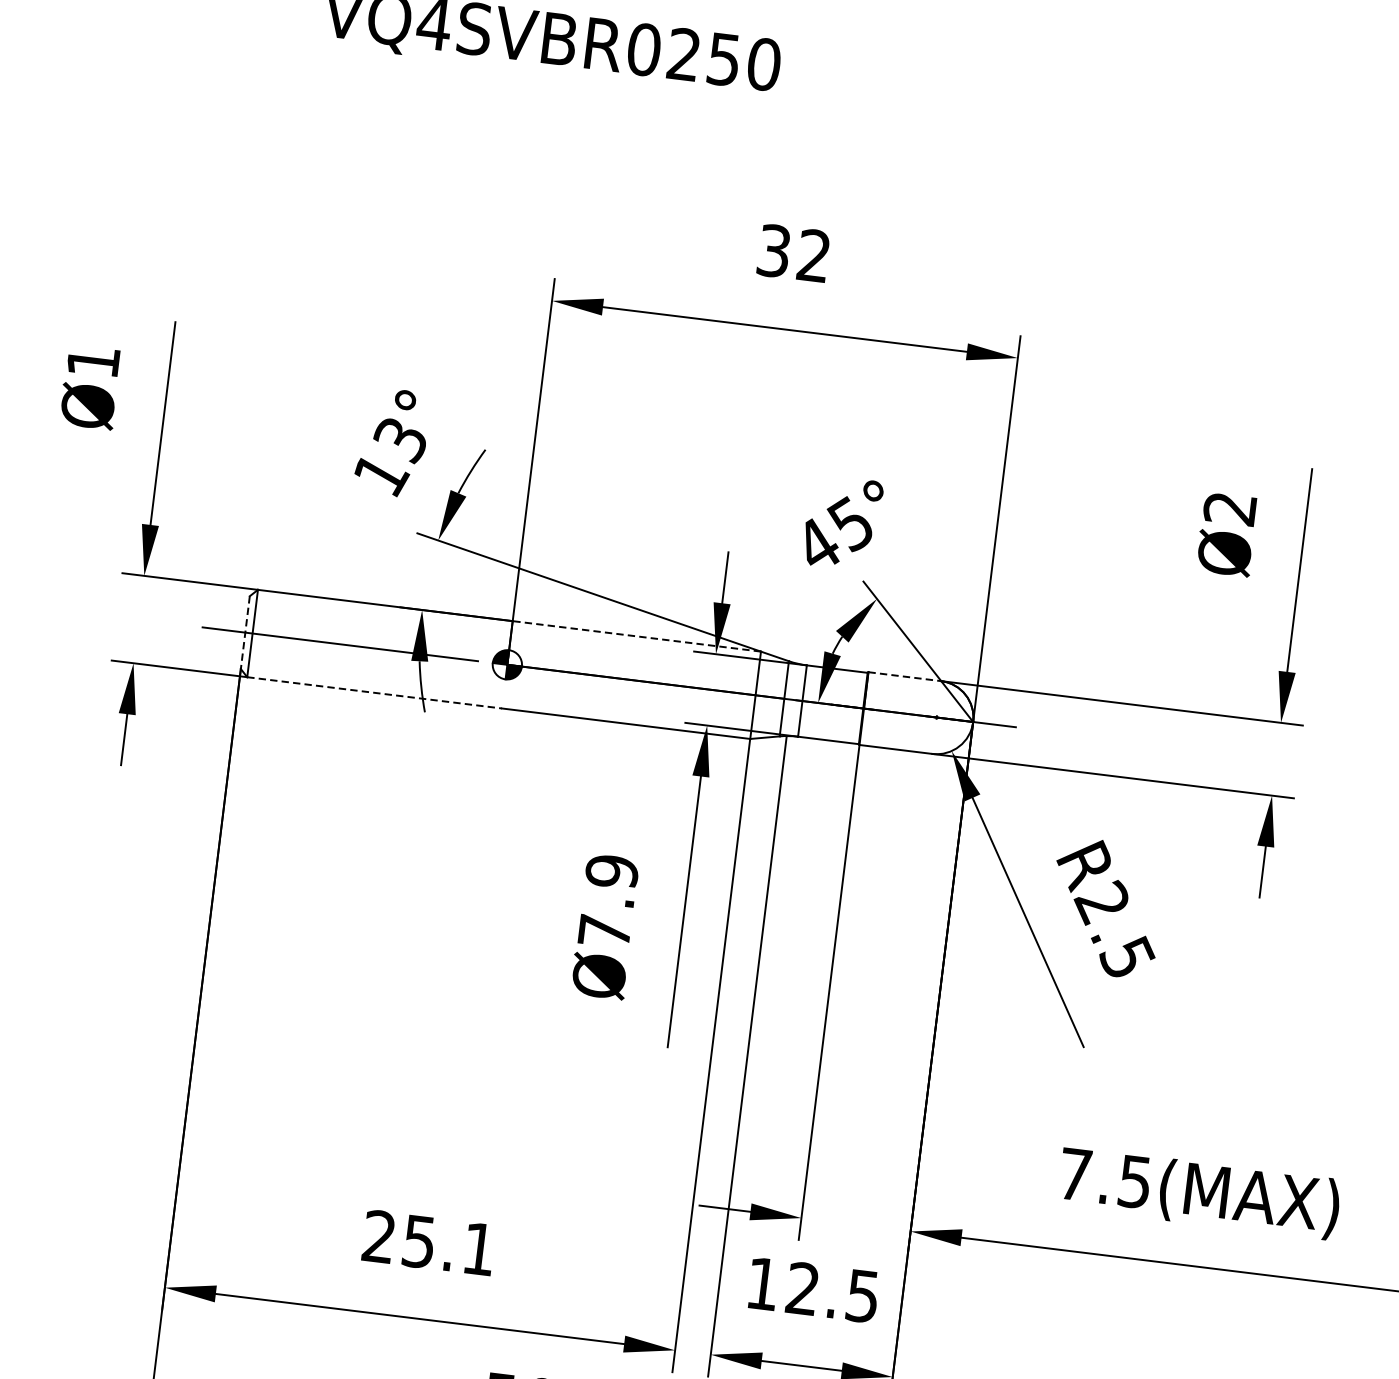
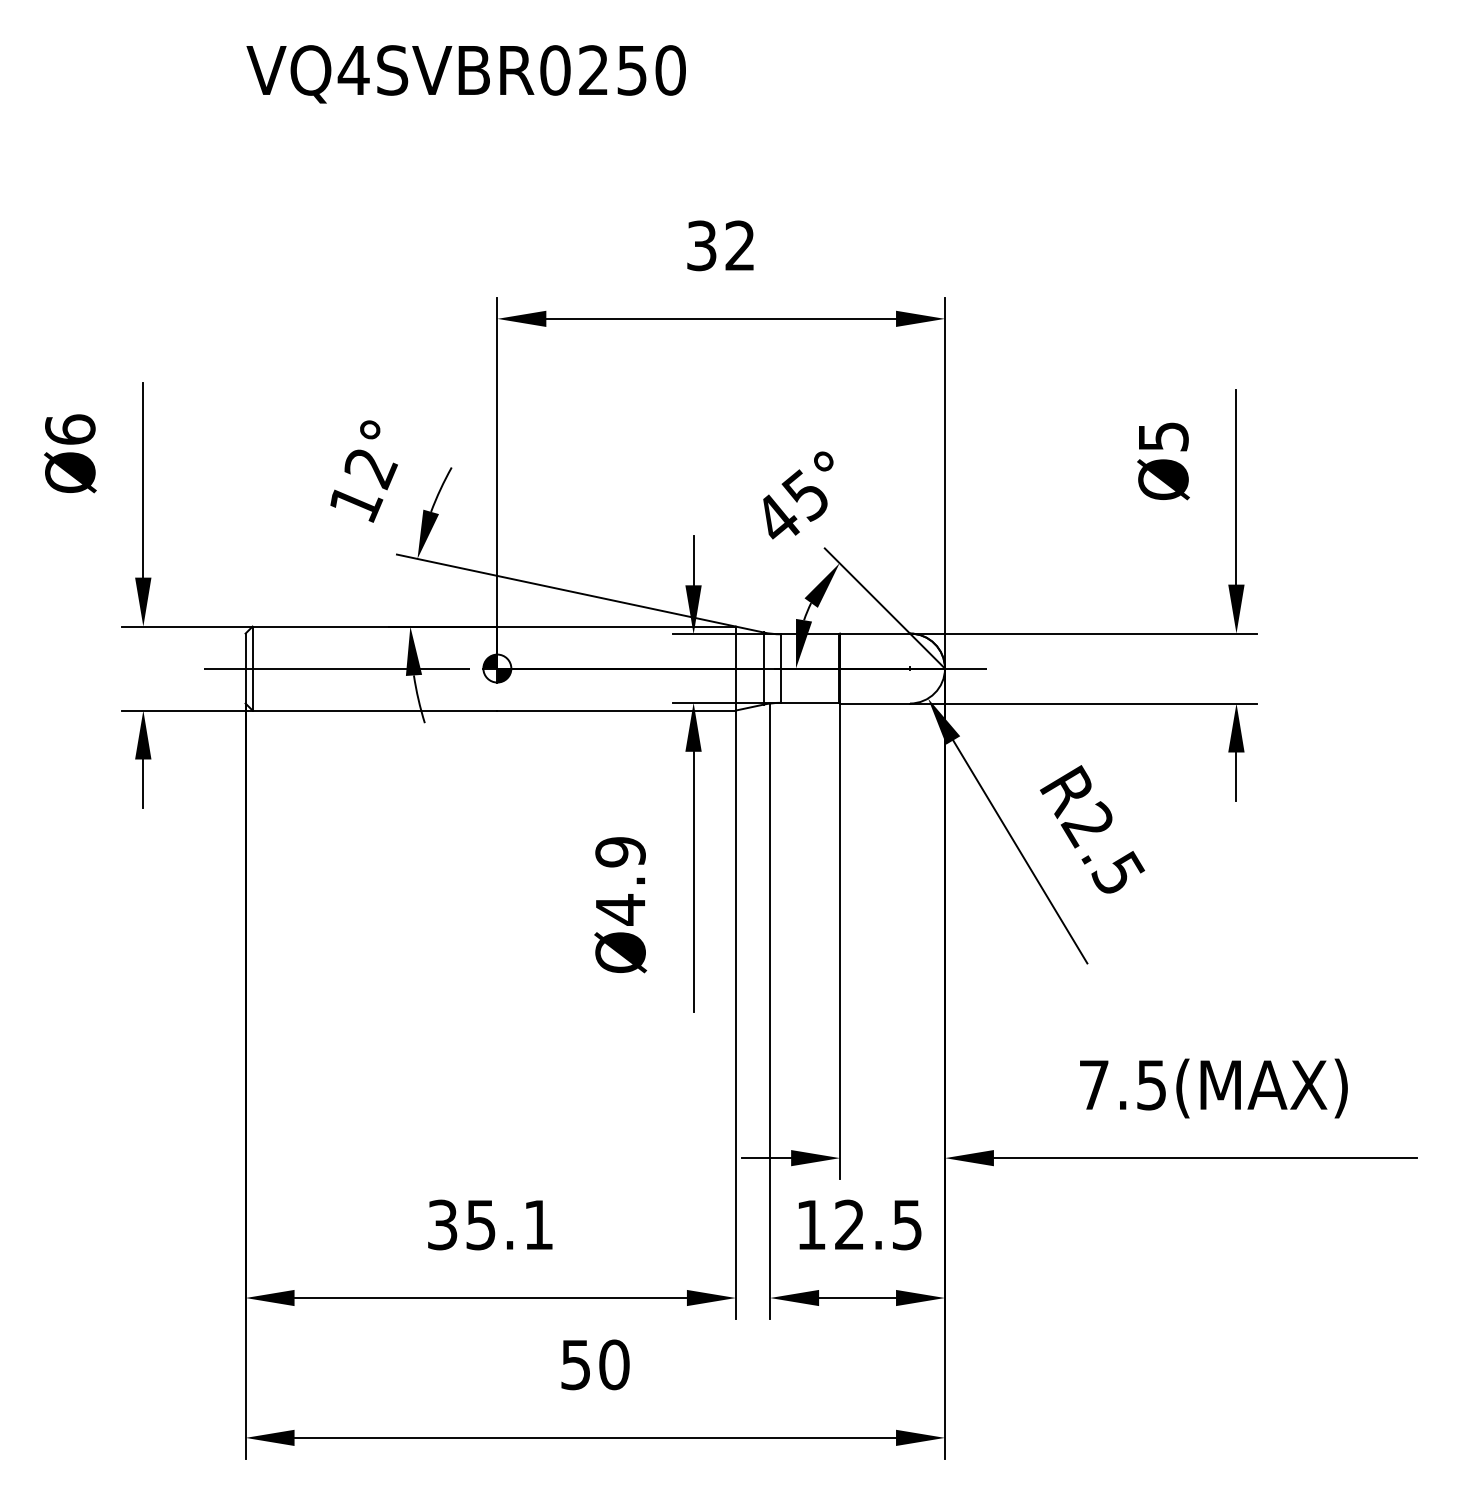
text: (93, 361) -> (70, 429), Ø1 -> Ø6
text: (400, 441) -> (370, 469), 13° -> 12°
text: (1230, 508) -> (1163, 436), Ø2 -> Ø5
line: (245, 632) -> (245, 668), dashed -> solid
line: (636, 636) -> (616, 626), dashed -> solid
line: (905, 676) -> (875, 633), dashed -> solid
line: (375, 692) -> (375, 710), dashed -> solid
text: (604, 931) -> (620, 909), Ø7.9 -> Ø4.9
text: (379, 1236) -> (442, 1224), 25.1 -> 35.1

